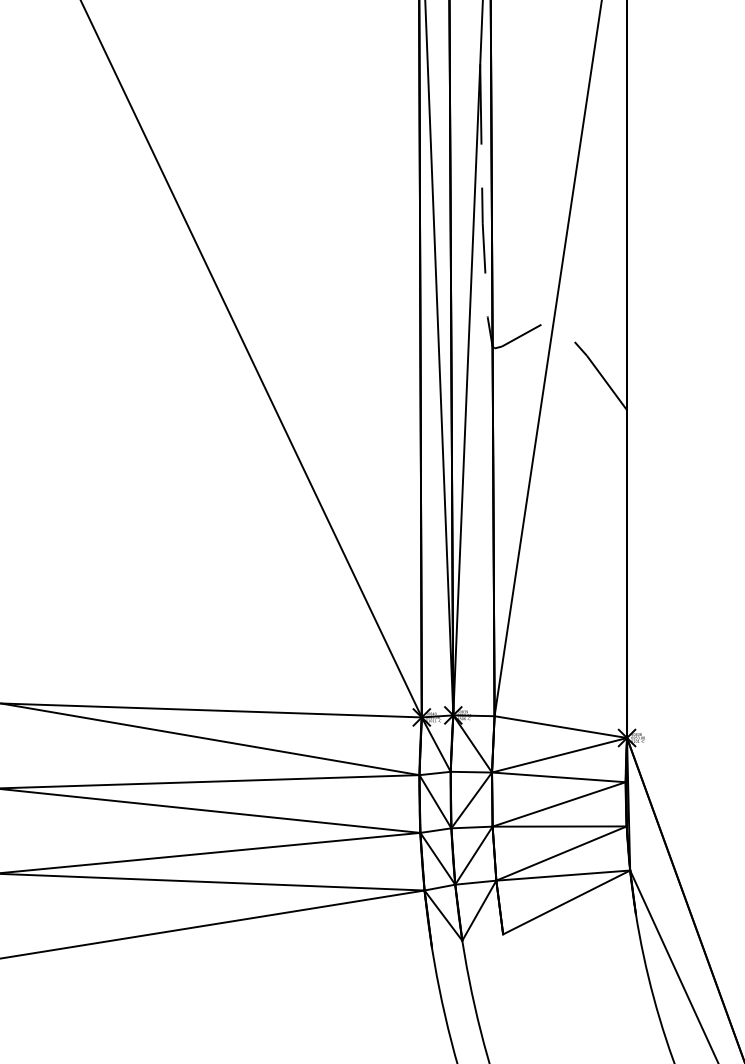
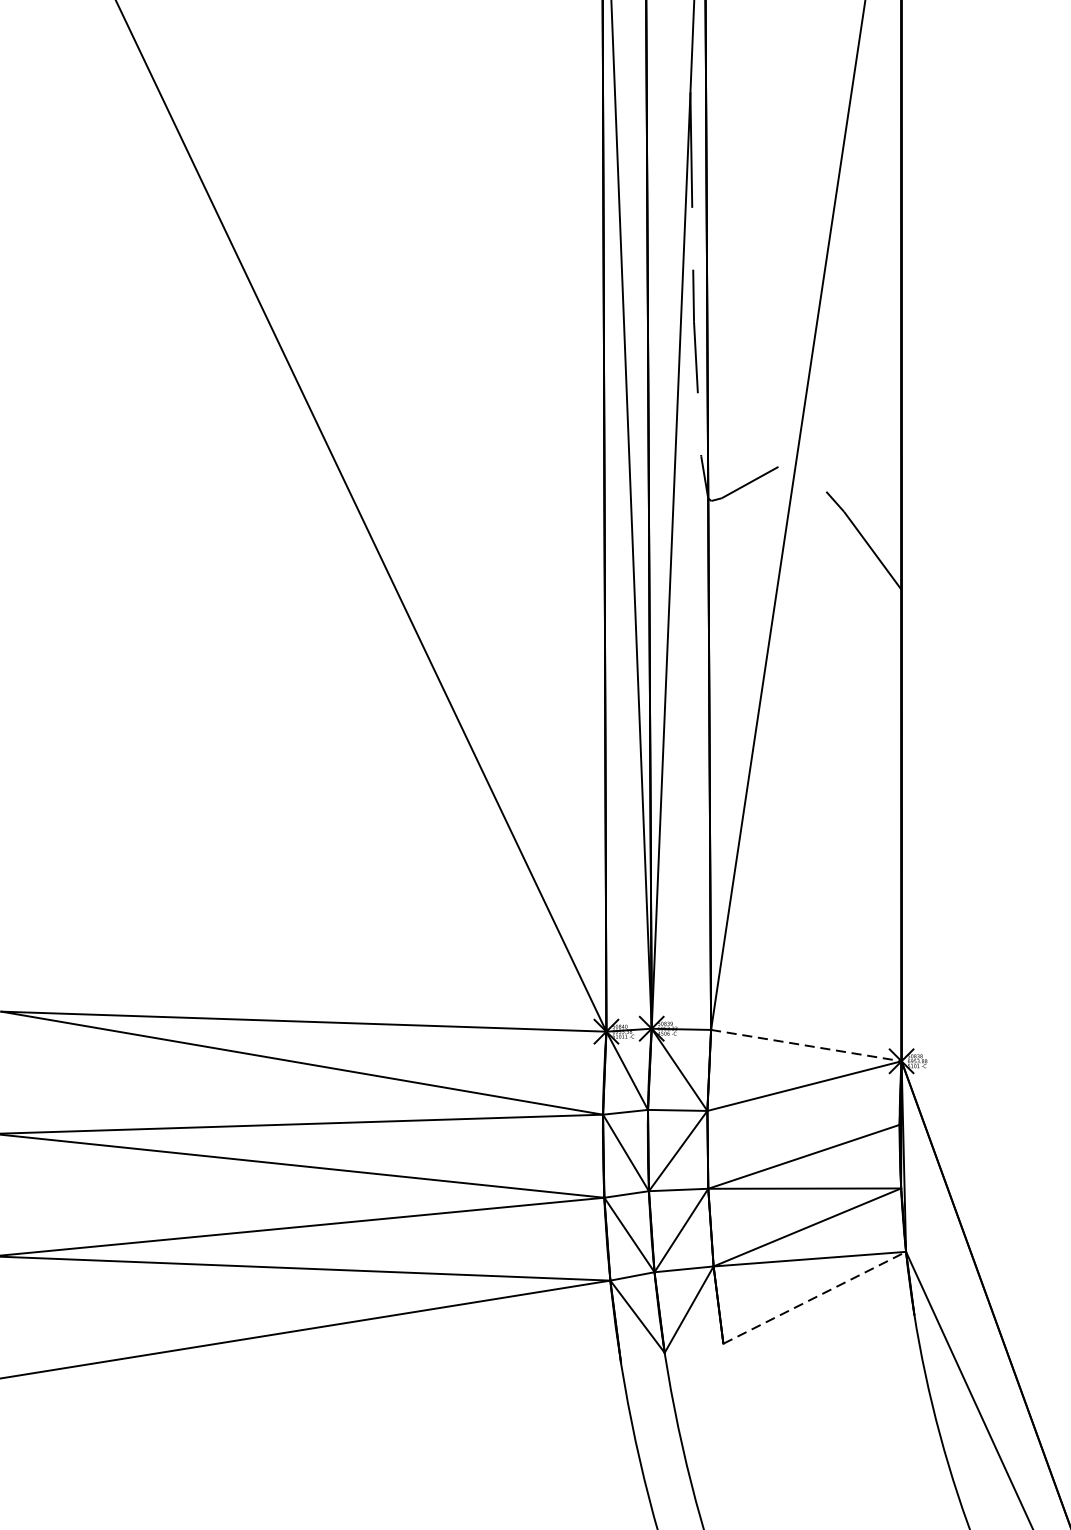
line: (561, 727) -> (807, 1046), solid -> dashed
line: (558, 777) -> (803, 1118), removed
line: (567, 902) -> (815, 1297), solid -> dashed

